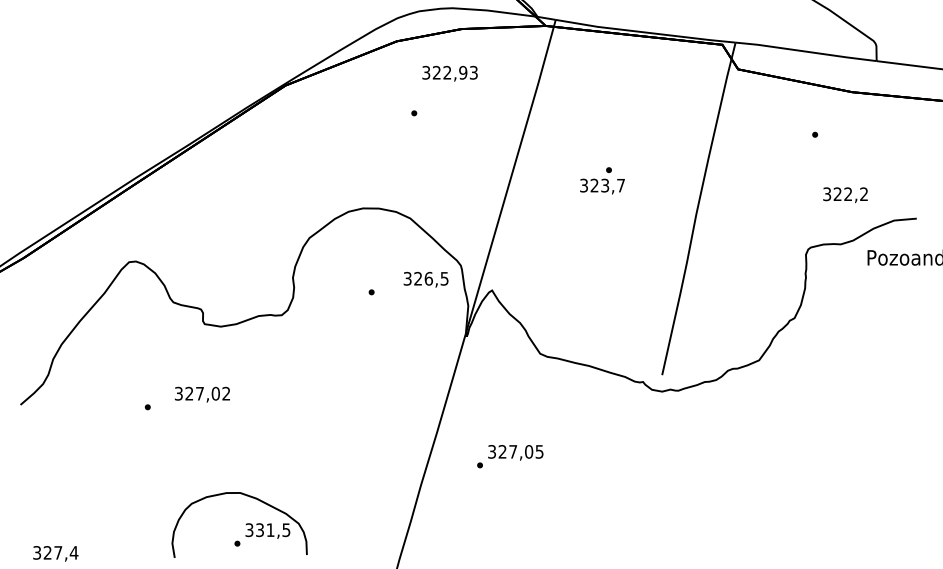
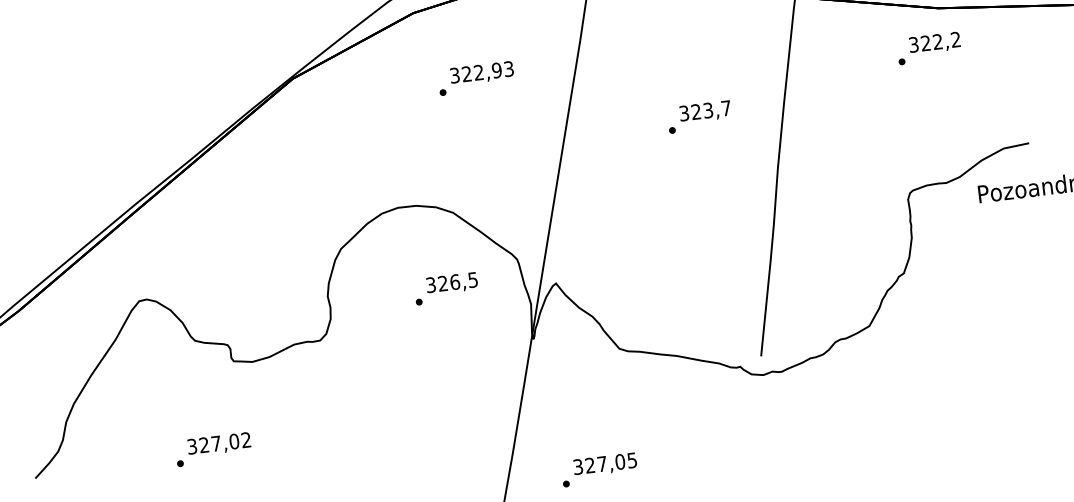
text: (449, 73) -> (481, 73), moved
text: (602, 186) -> (705, 111), moved
text: (845, 195) -> (934, 43), moved
text: (425, 279) -> (451, 283), moved
text: (201, 394) -> (218, 444), moved

